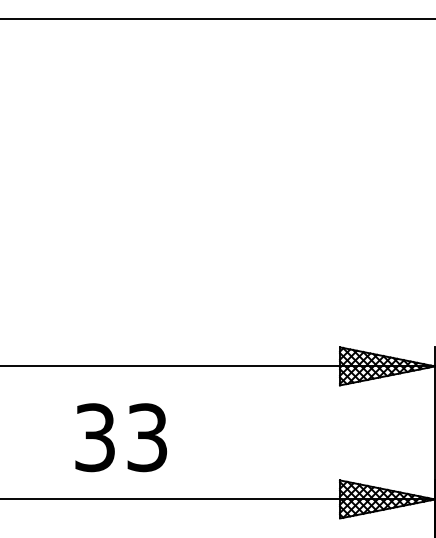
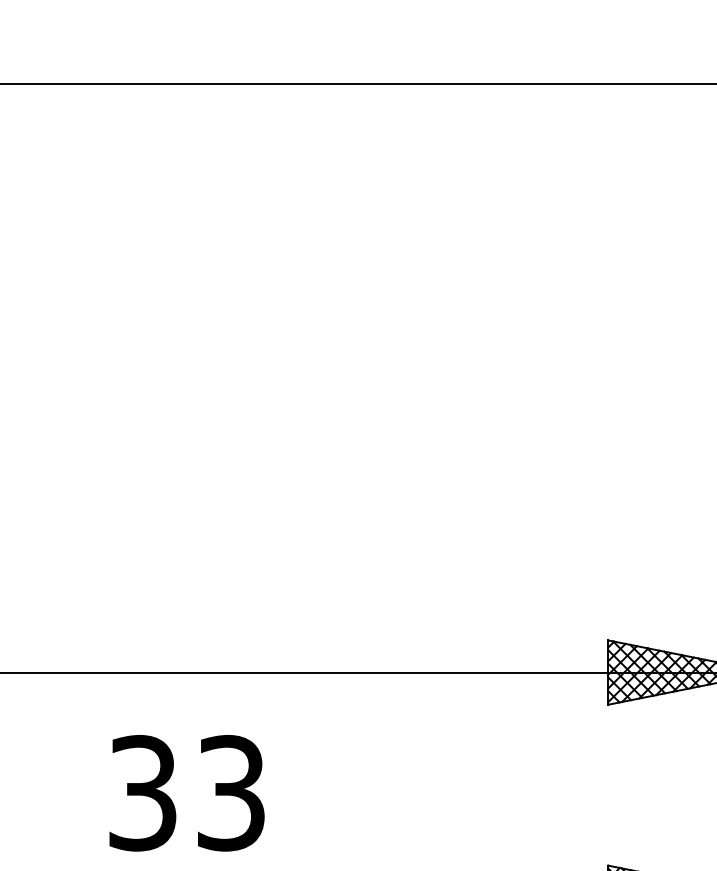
text: (121, 437) -> (187, 792), moved

